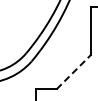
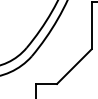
line: (74, 71) -> (74, 66), dashed -> solid

